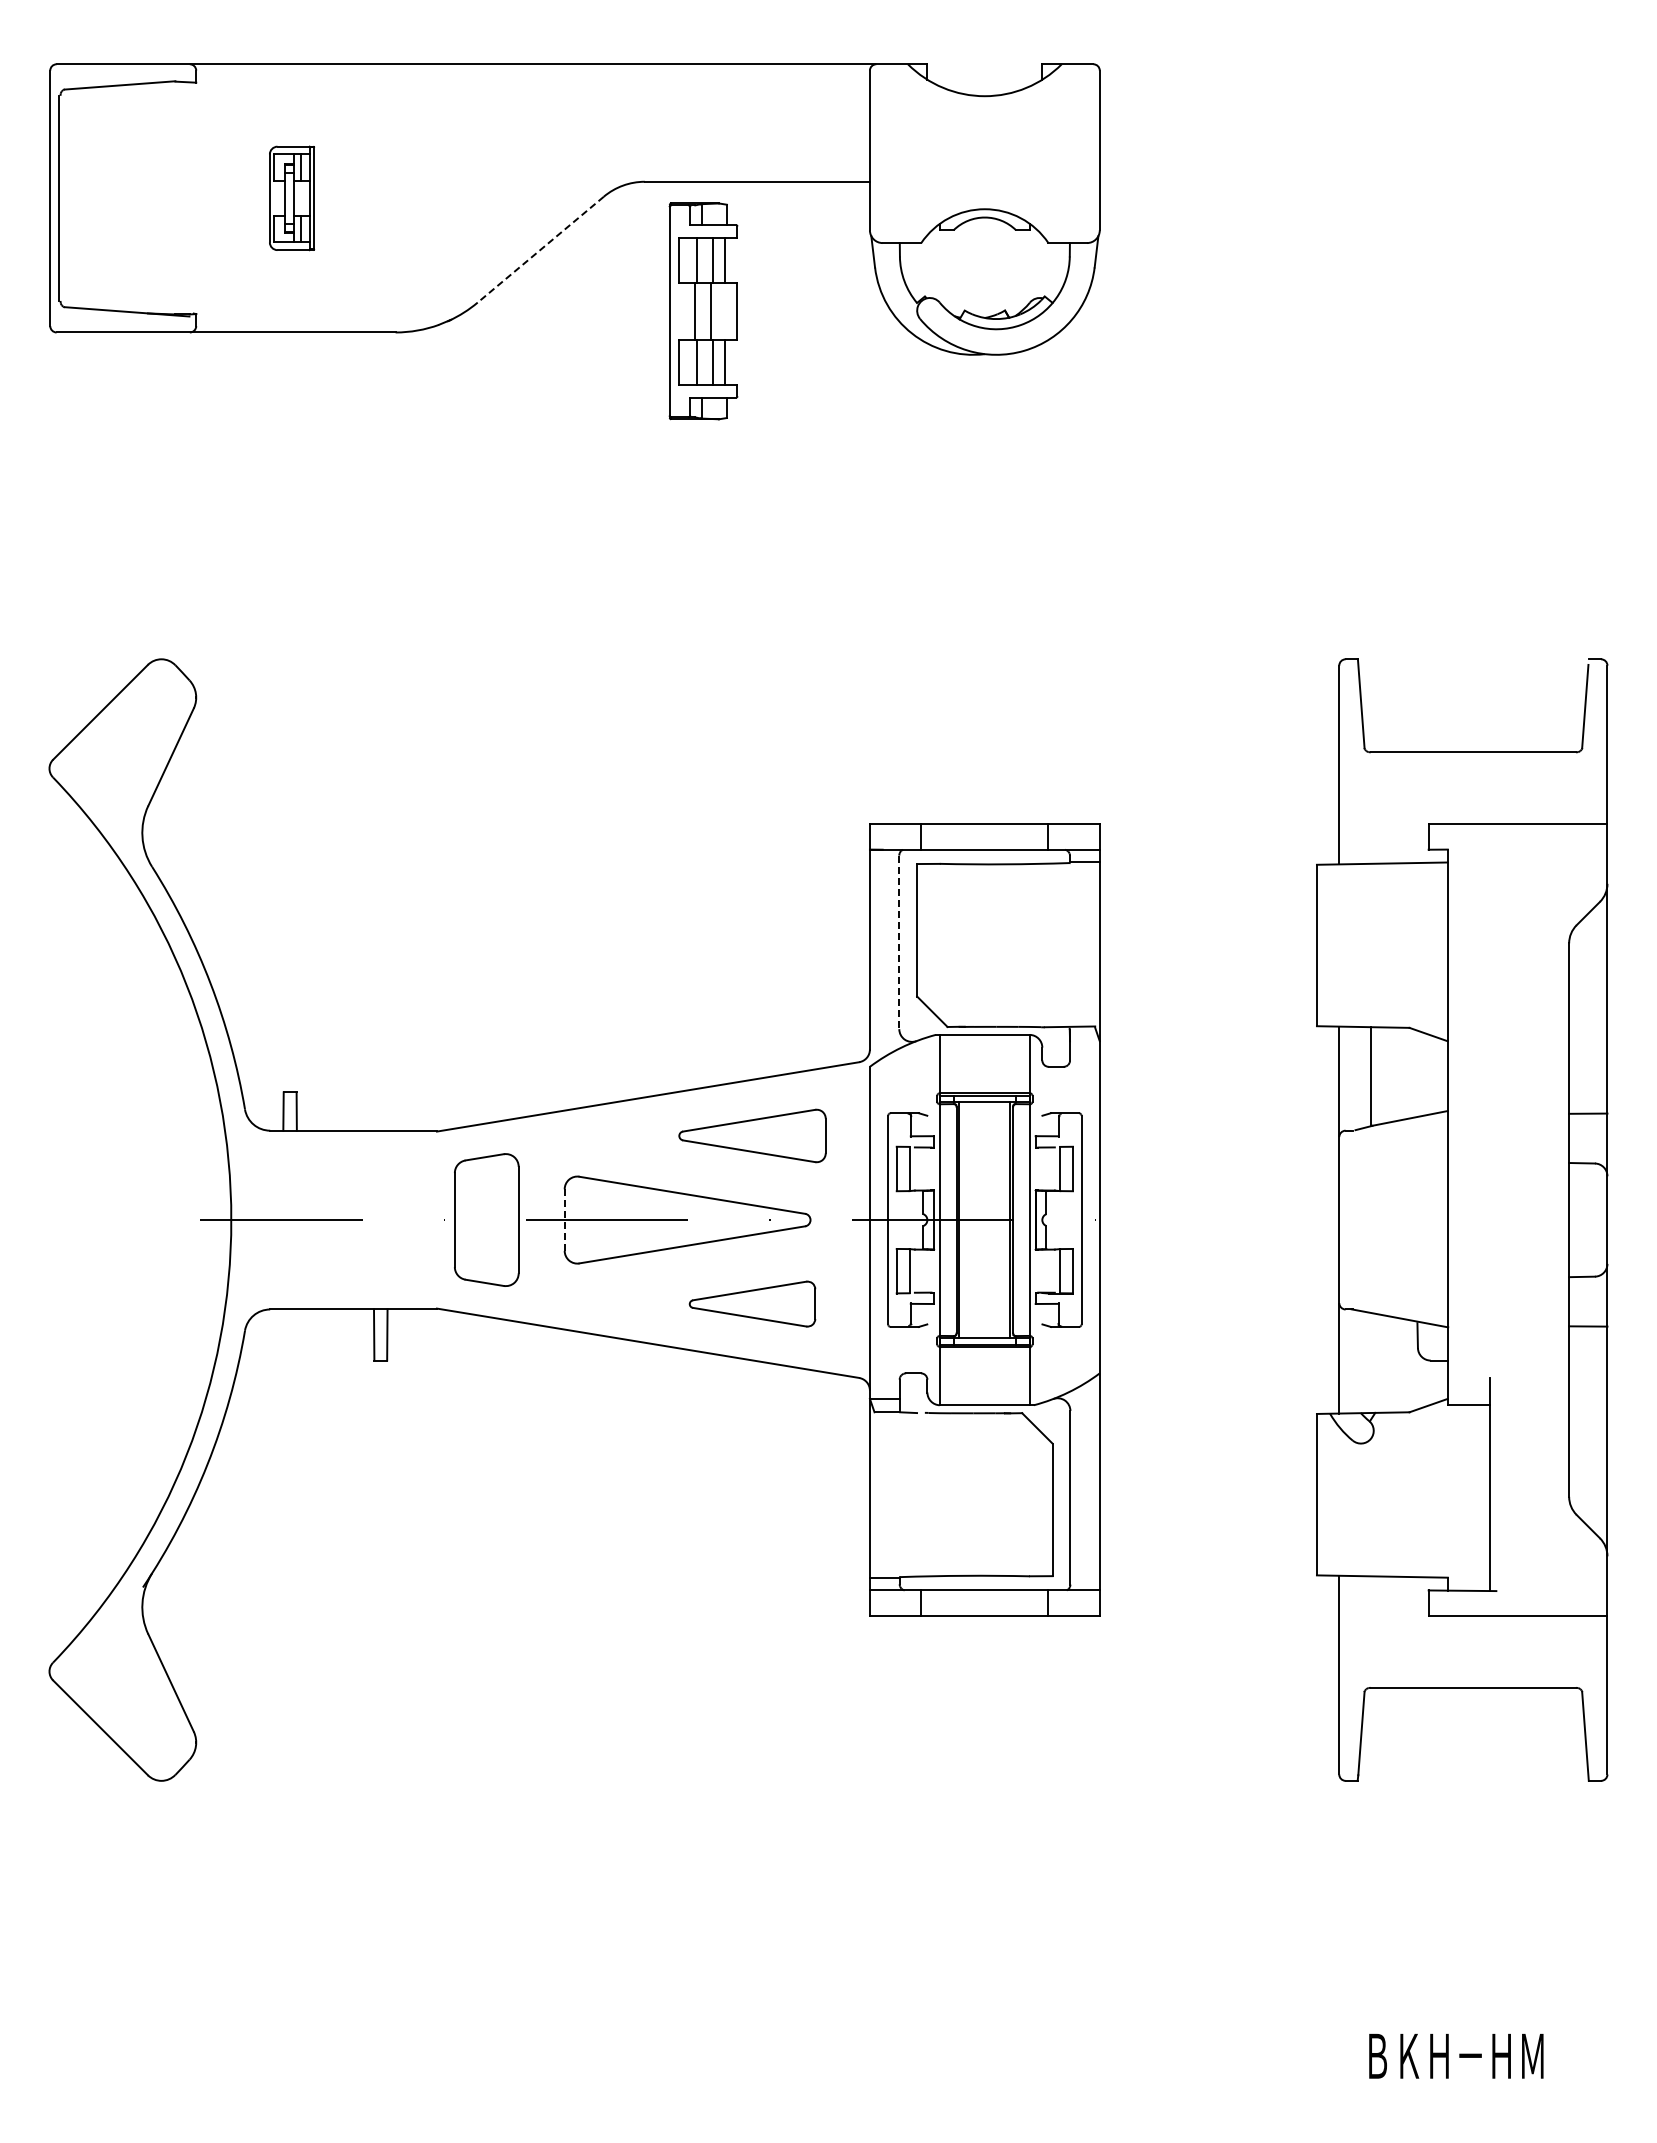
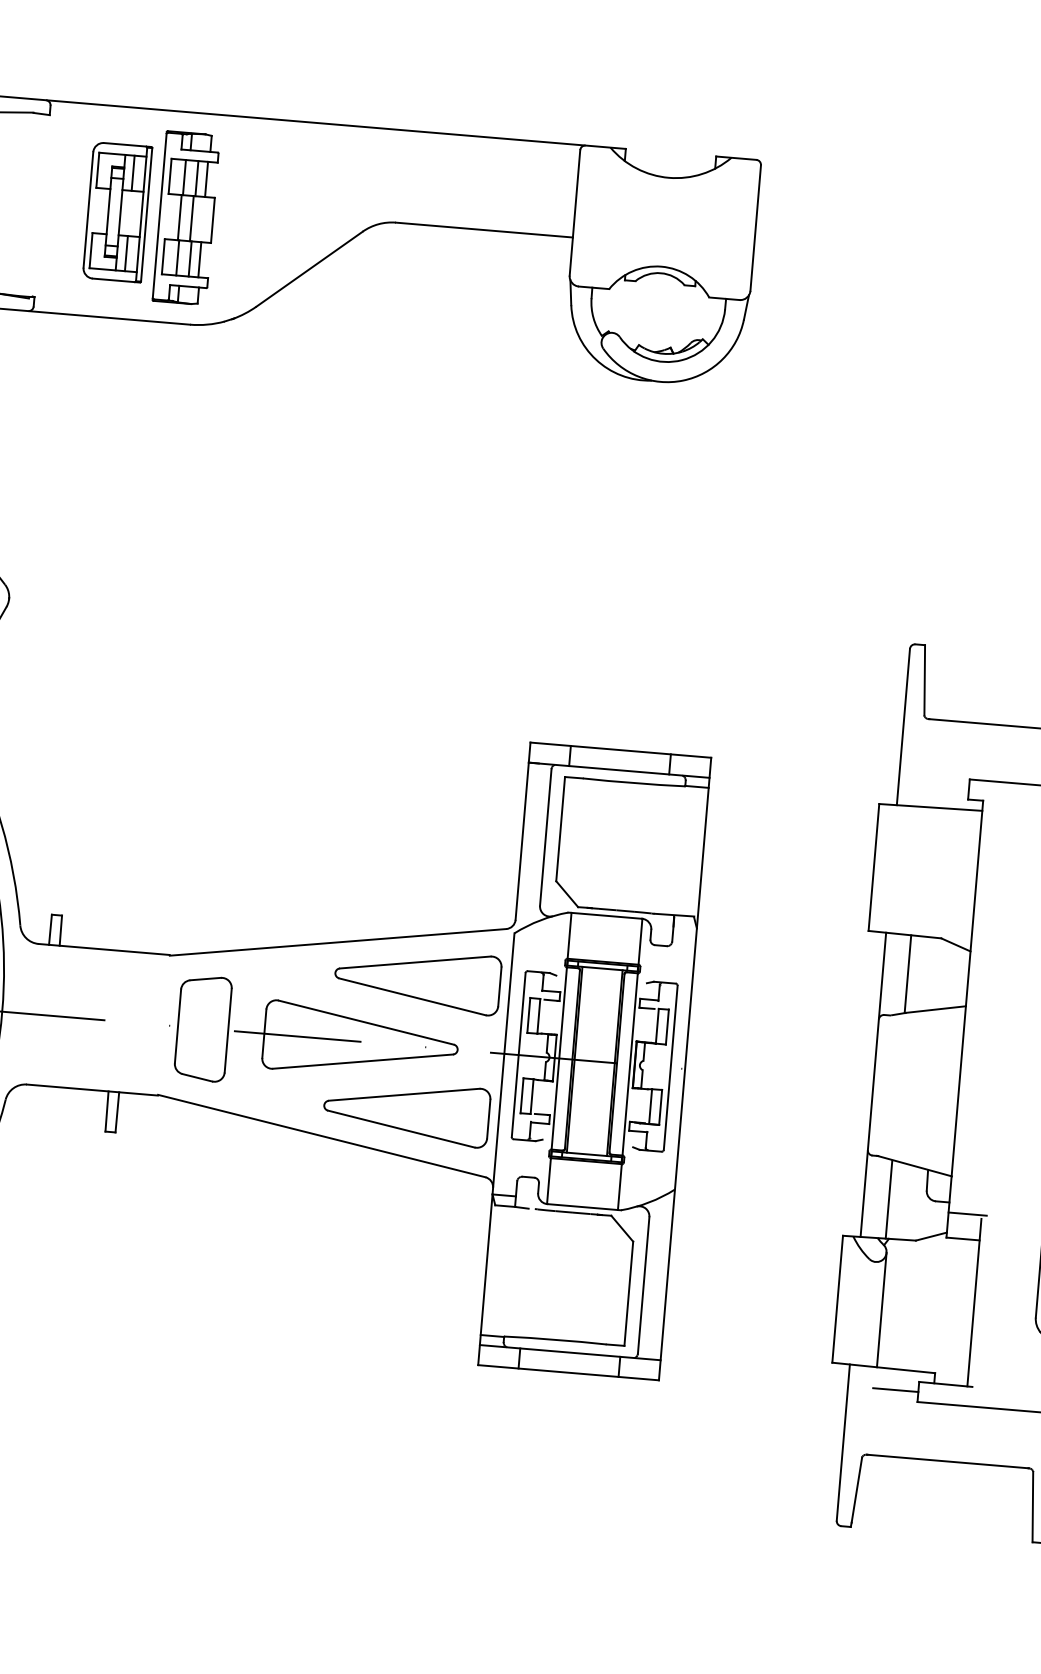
part: (291, 198) -> (117, 212), size x1.67
line: (540, 249) -> (309, 269), dashed -> solid
part: (703, 311) -> (186, 218), moved
line: (899, 942) -> (545, 837), dashed -> solid
part: (752, 1135) -> (417, 979), size x1.43
line: (564, 1220) -> (264, 1034), dashed -> solid
part: (752, 1303) -> (406, 1111), size x1.67
line: (1371, 1363) -> (889, 1199), added
line: (1471, 1373) -> (967, 1214), added
line: (1373, 1503) -> (881, 1309), added
line: (1399, 1603) -> (895, 1390), added

